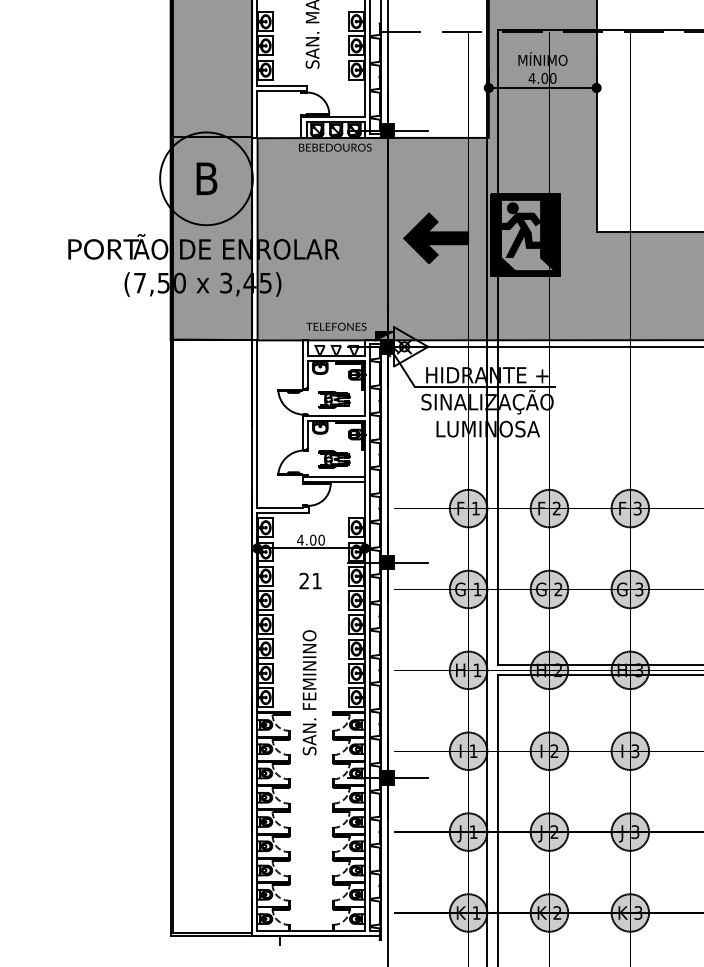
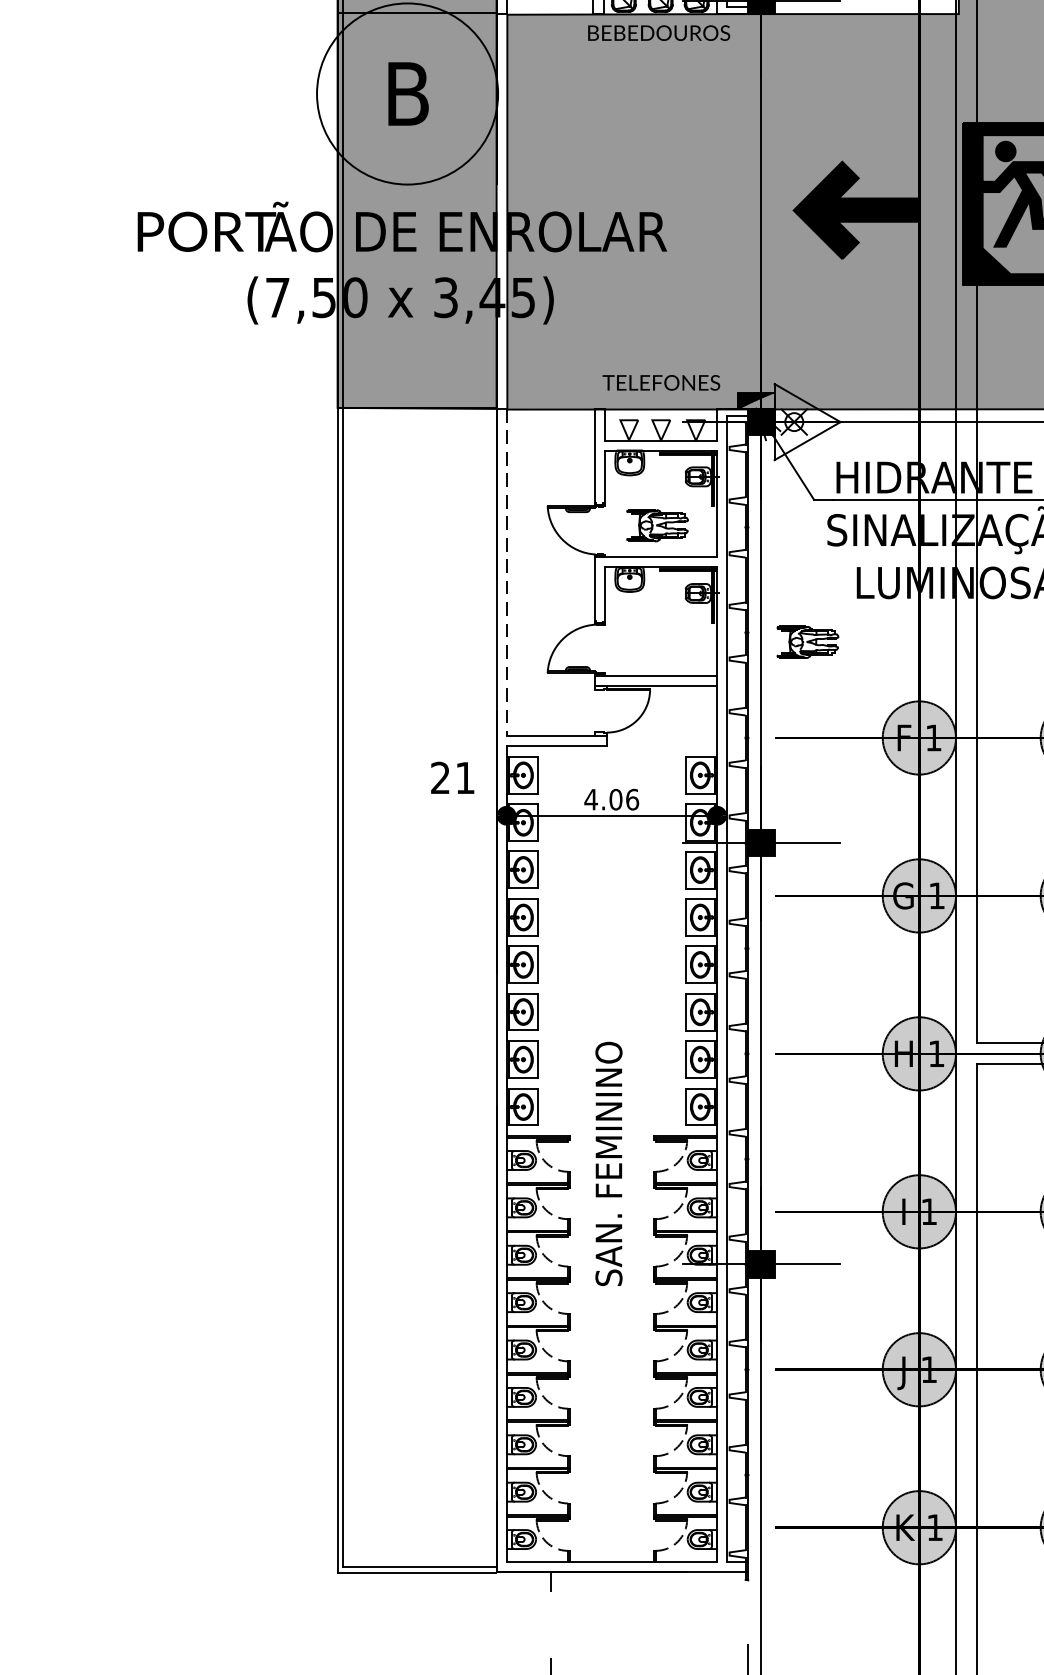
line: (257, 423) -> (507, 571), solid -> dashed
part: (334, 459) -> (807, 642), moved
text: (321, 539) -> (632, 798), 4.00 -> 4.06
text: (310, 580) -> (452, 776), moved
text: (309, 692) -> (608, 1163), moved

